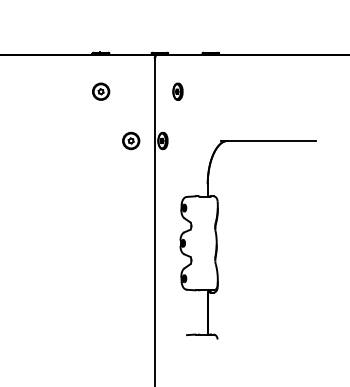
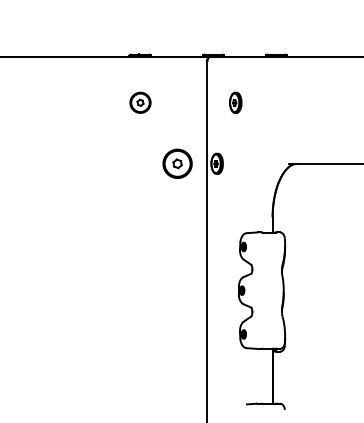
part: (131, 140) -> (178, 163), size x1.4

